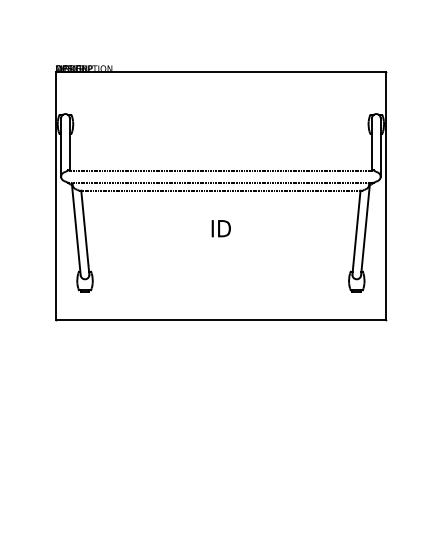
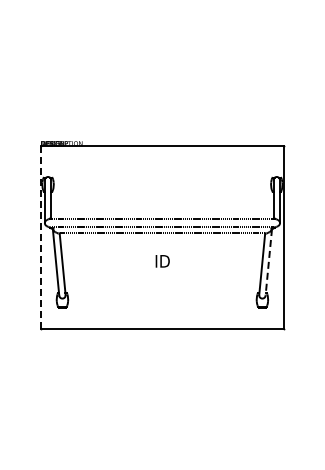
line: (55, 196) -> (40, 237), solid -> dashed
line: (365, 230) -> (268, 262), solid -> dashed

